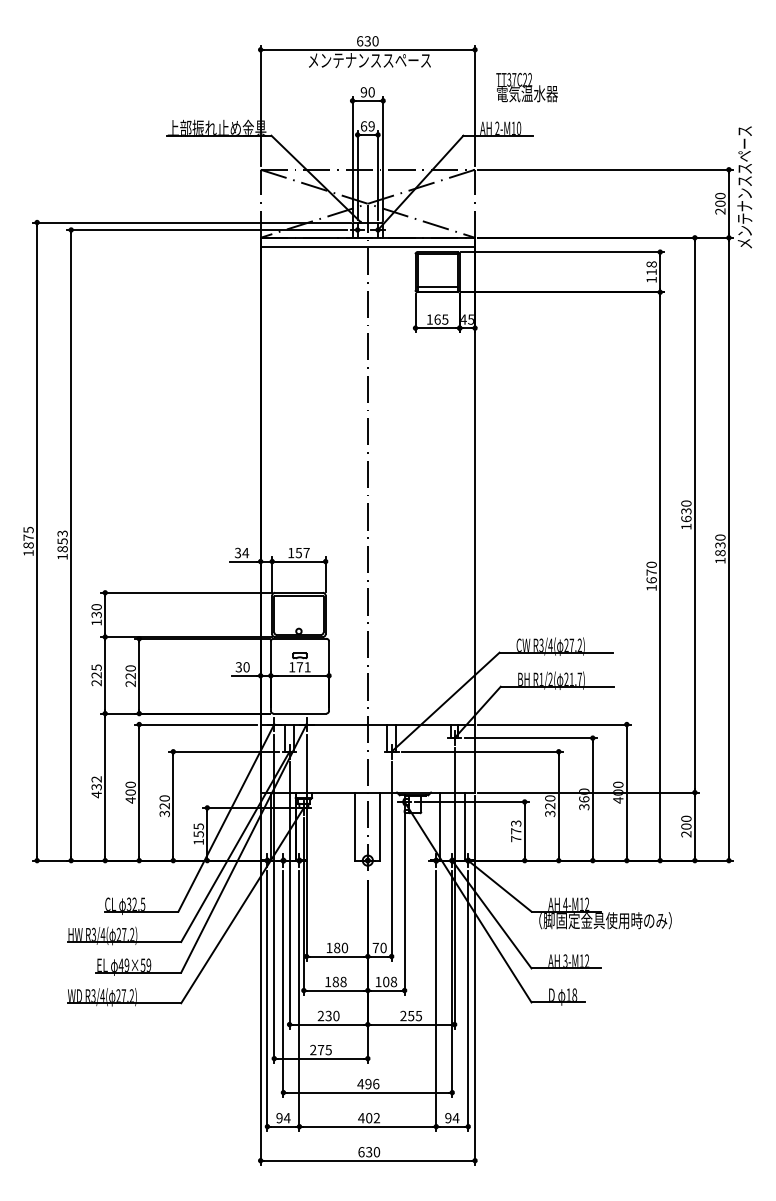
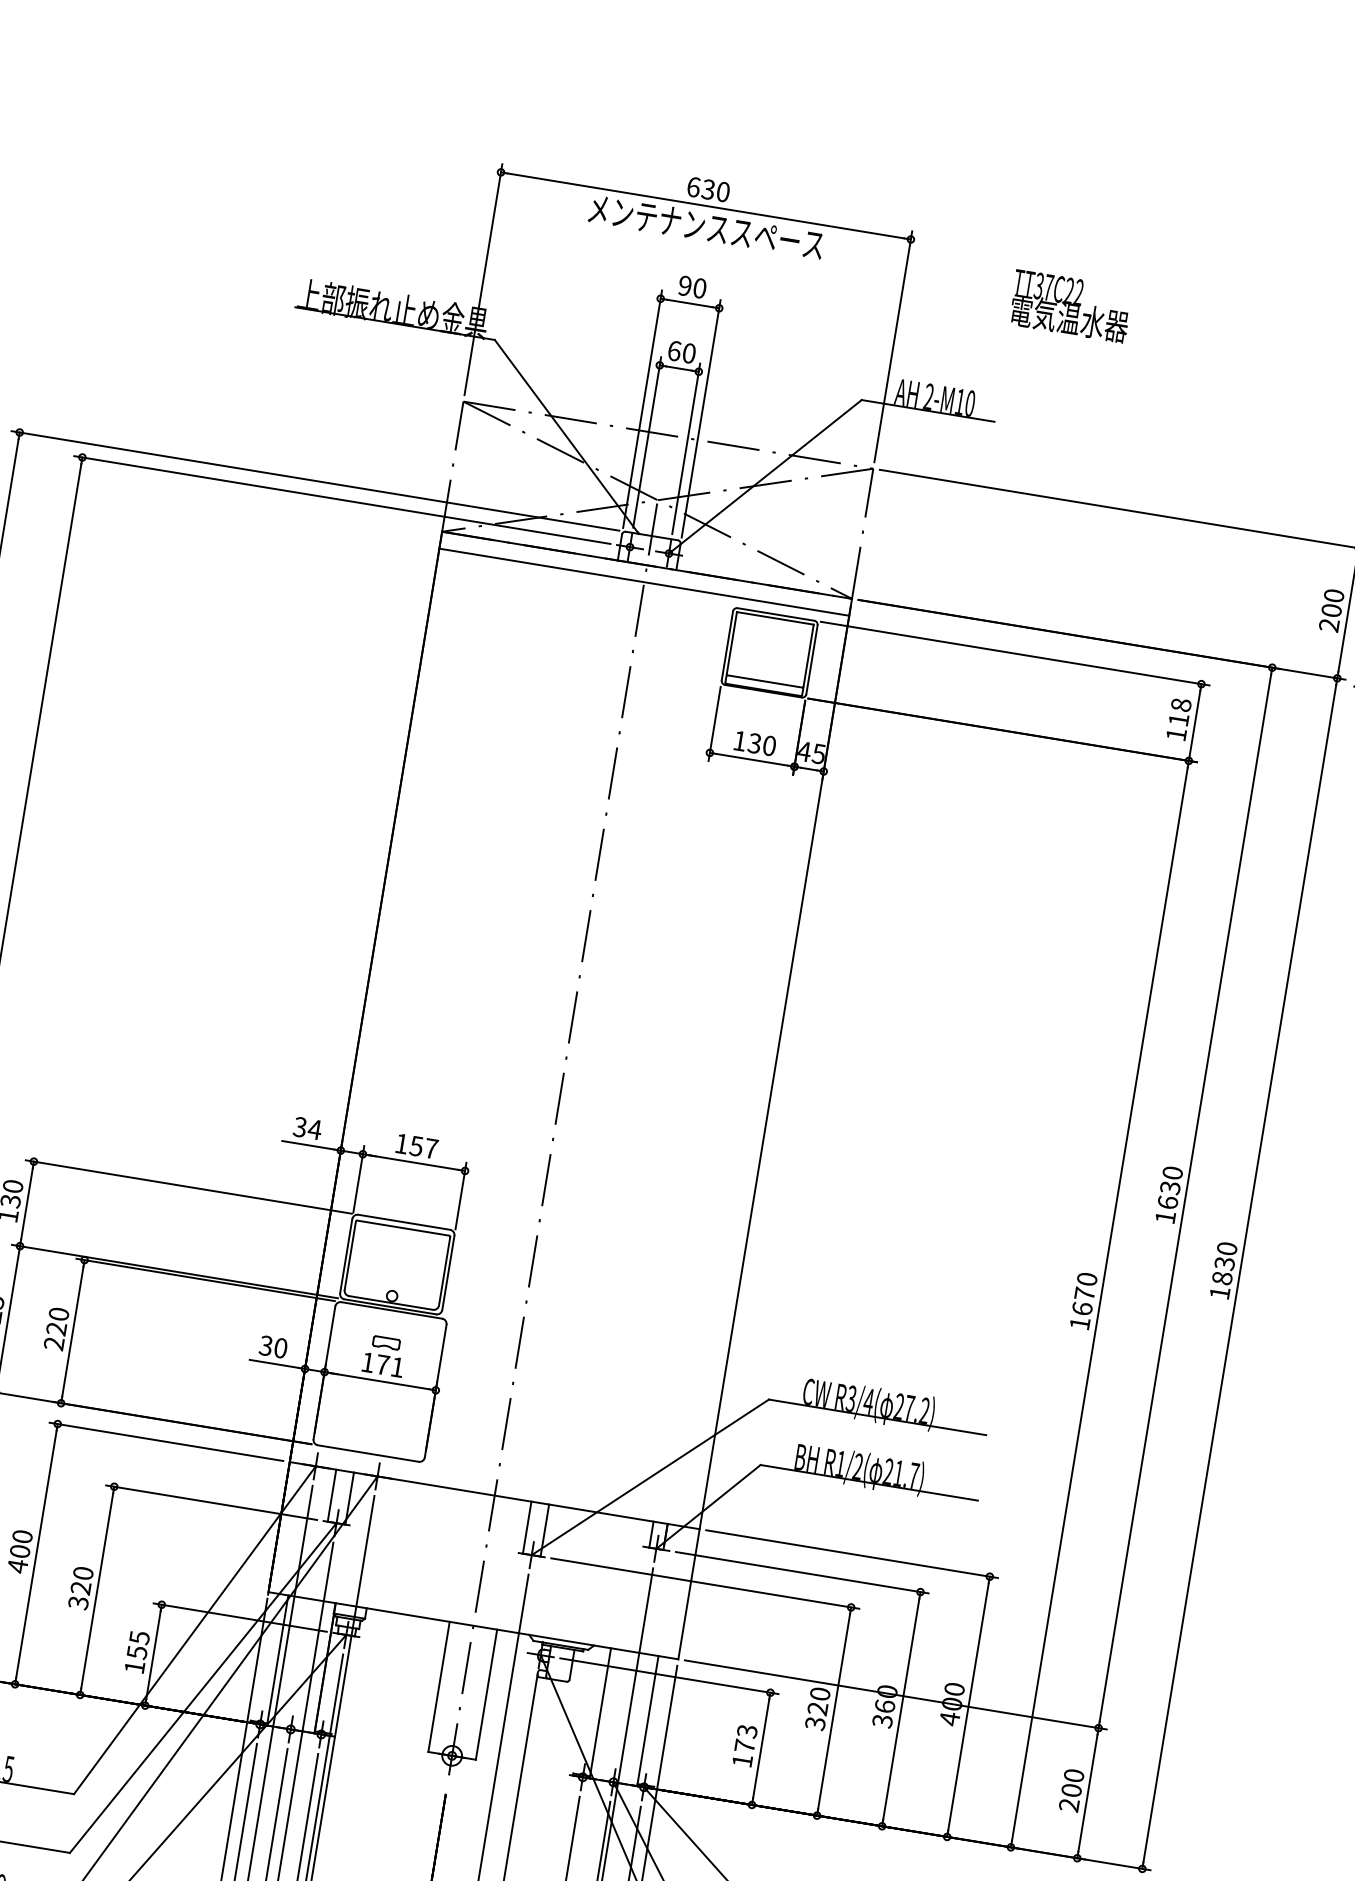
text: (526, 87) -> (1069, 306), moved
text: (371, 126) -> (688, 353), 69 -> 60
text: (441, 319) -> (762, 744), 165 -> 130
text: (516, 838) -> (743, 1760), 773 -> 173

